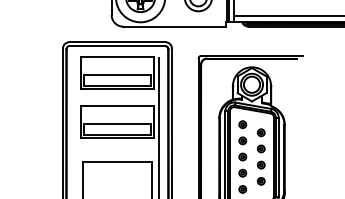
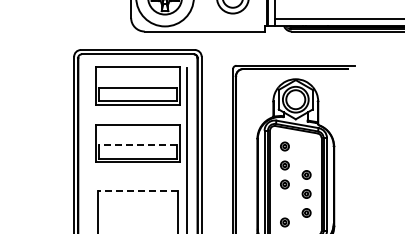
line: (117, 123) -> (137, 145), solid -> dashed
part: (261, 132) -> (306, 155), removed
line: (117, 162) -> (137, 190), solid -> dashed
part: (242, 173) -> (284, 203), removed

